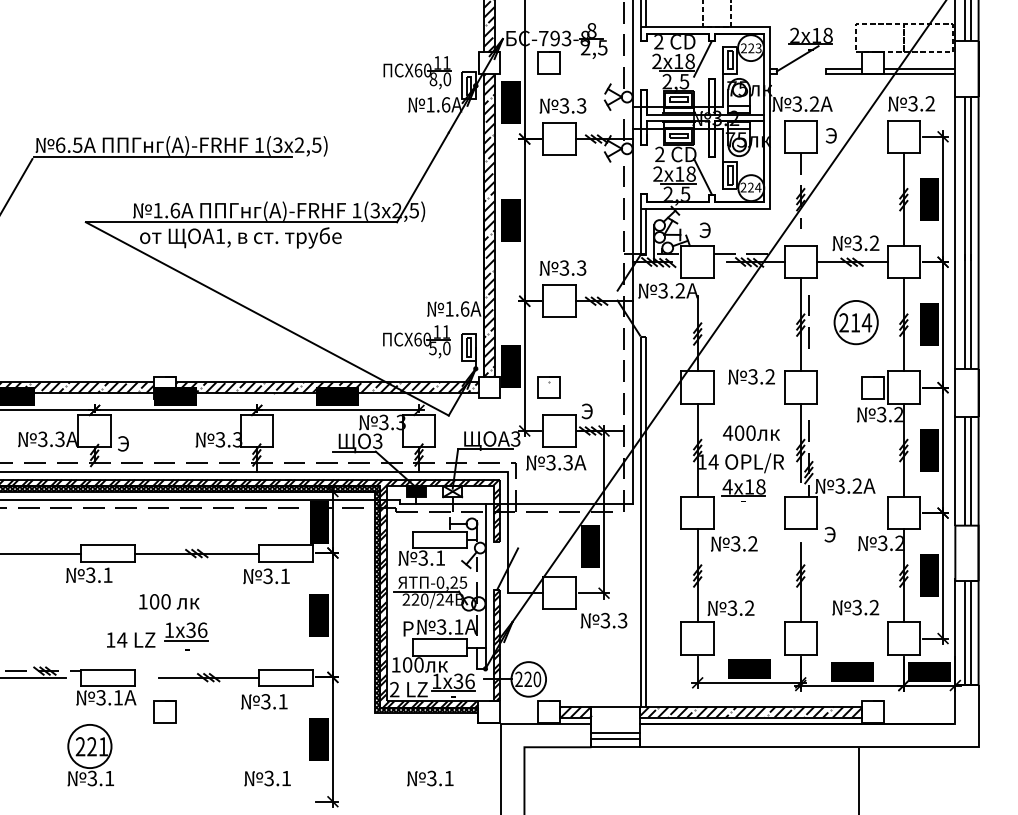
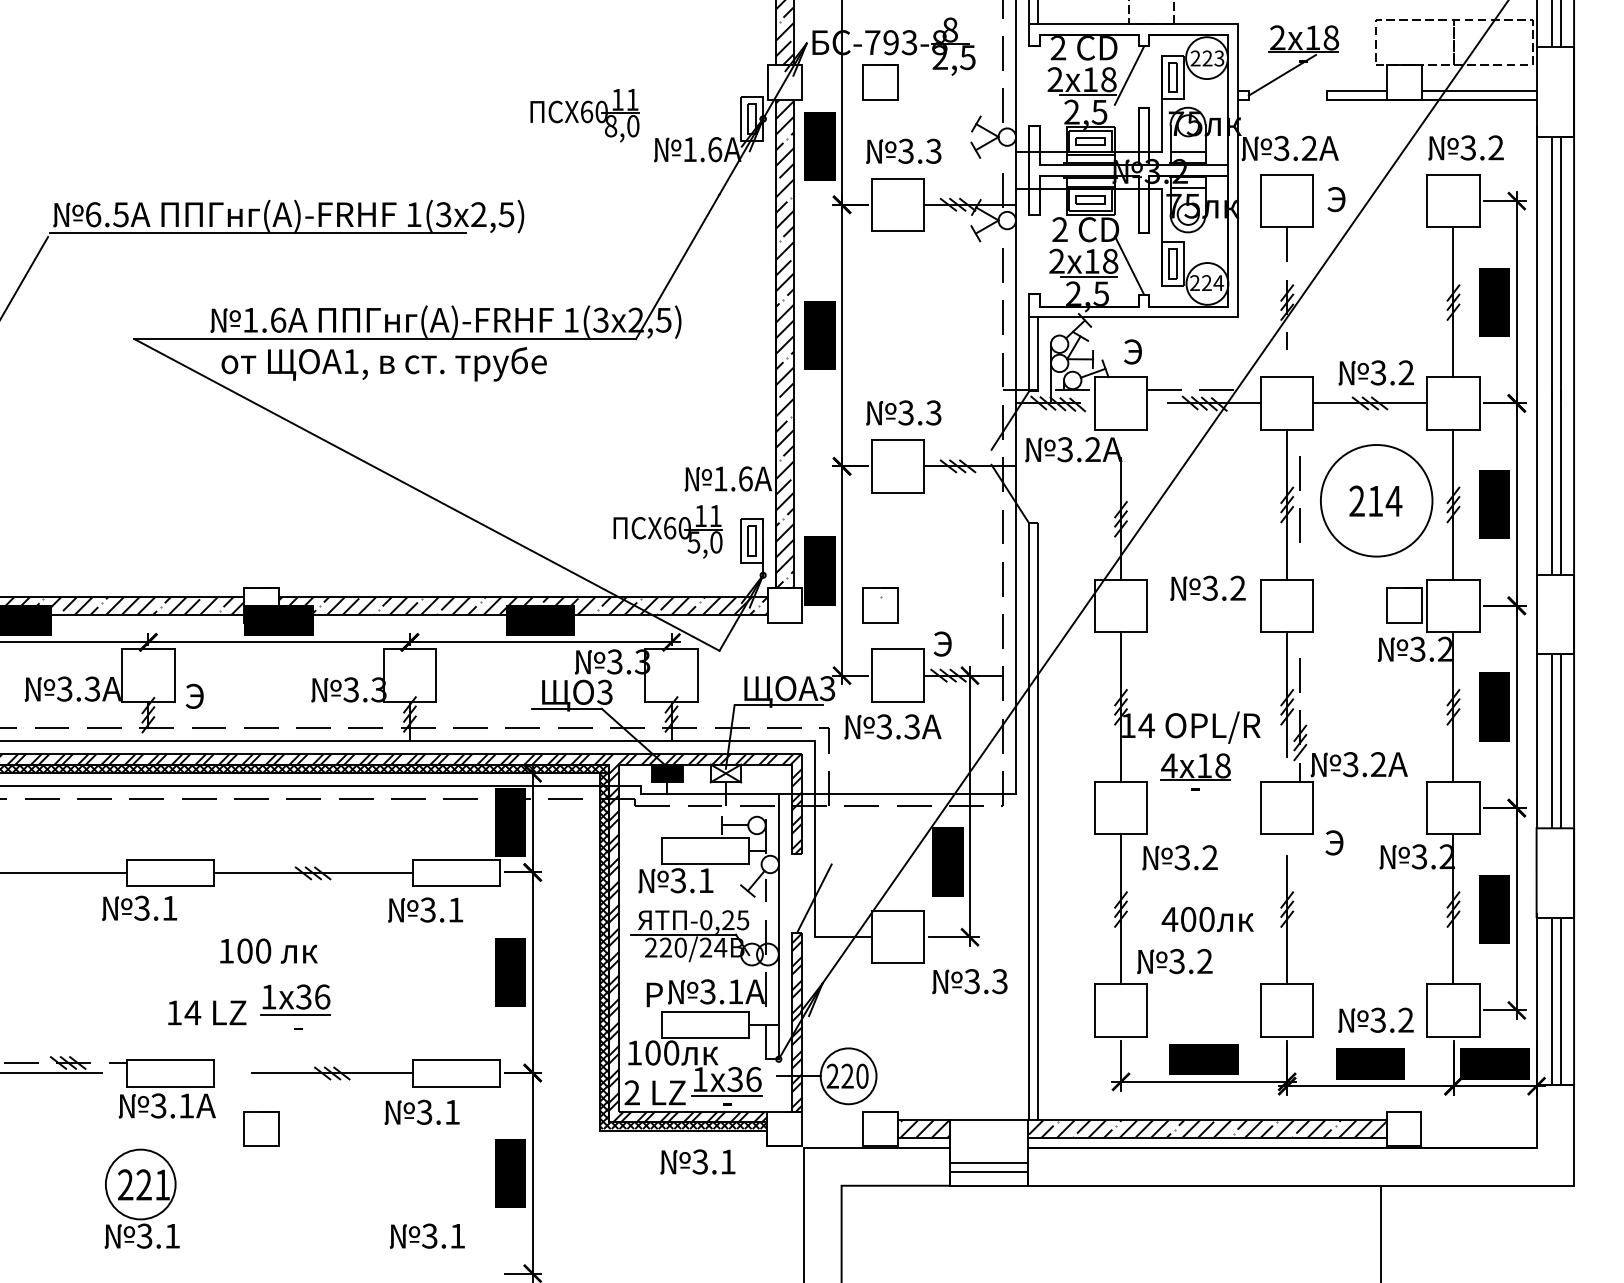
part: (417, 72) -> (585, 115), moved
circle: (855, 322) -> (1375, 500), size x1.6
text: (750, 432) -> (1206, 918), moved
text: (855, 607) -> (1375, 1020), moved
text: (430, 778) -> (698, 1161), moved

